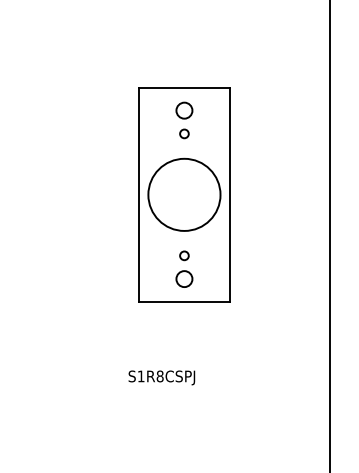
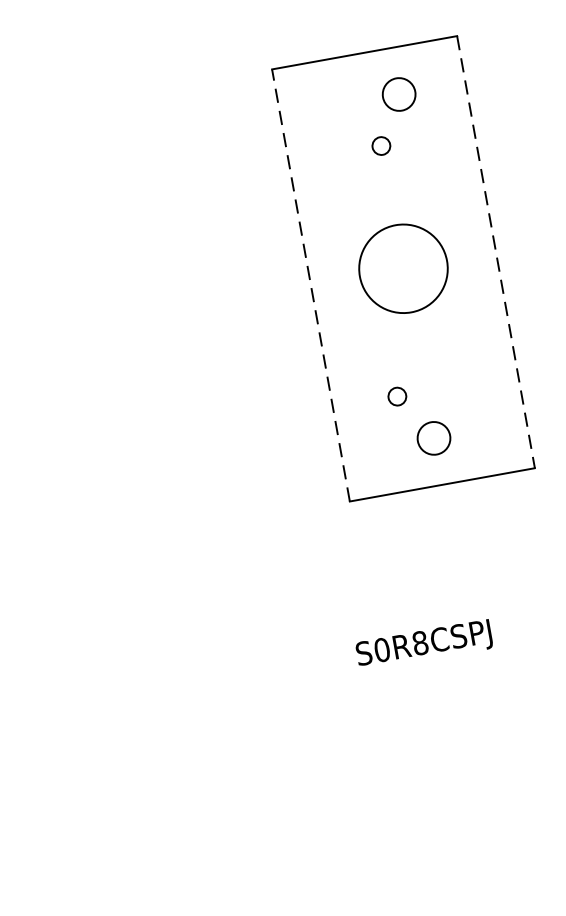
circle: (184, 110) -> (399, 94), moved
line: (138, 194) -> (310, 284), solid -> dashed
circle: (184, 194) -> (403, 268), size x0.6
line: (230, 195) -> (496, 253), solid -> dashed
circle: (184, 255) -> (397, 395), moved
text: (140, 376) -> (380, 650), S1R8CSPJ -> S0R8CSPJ

